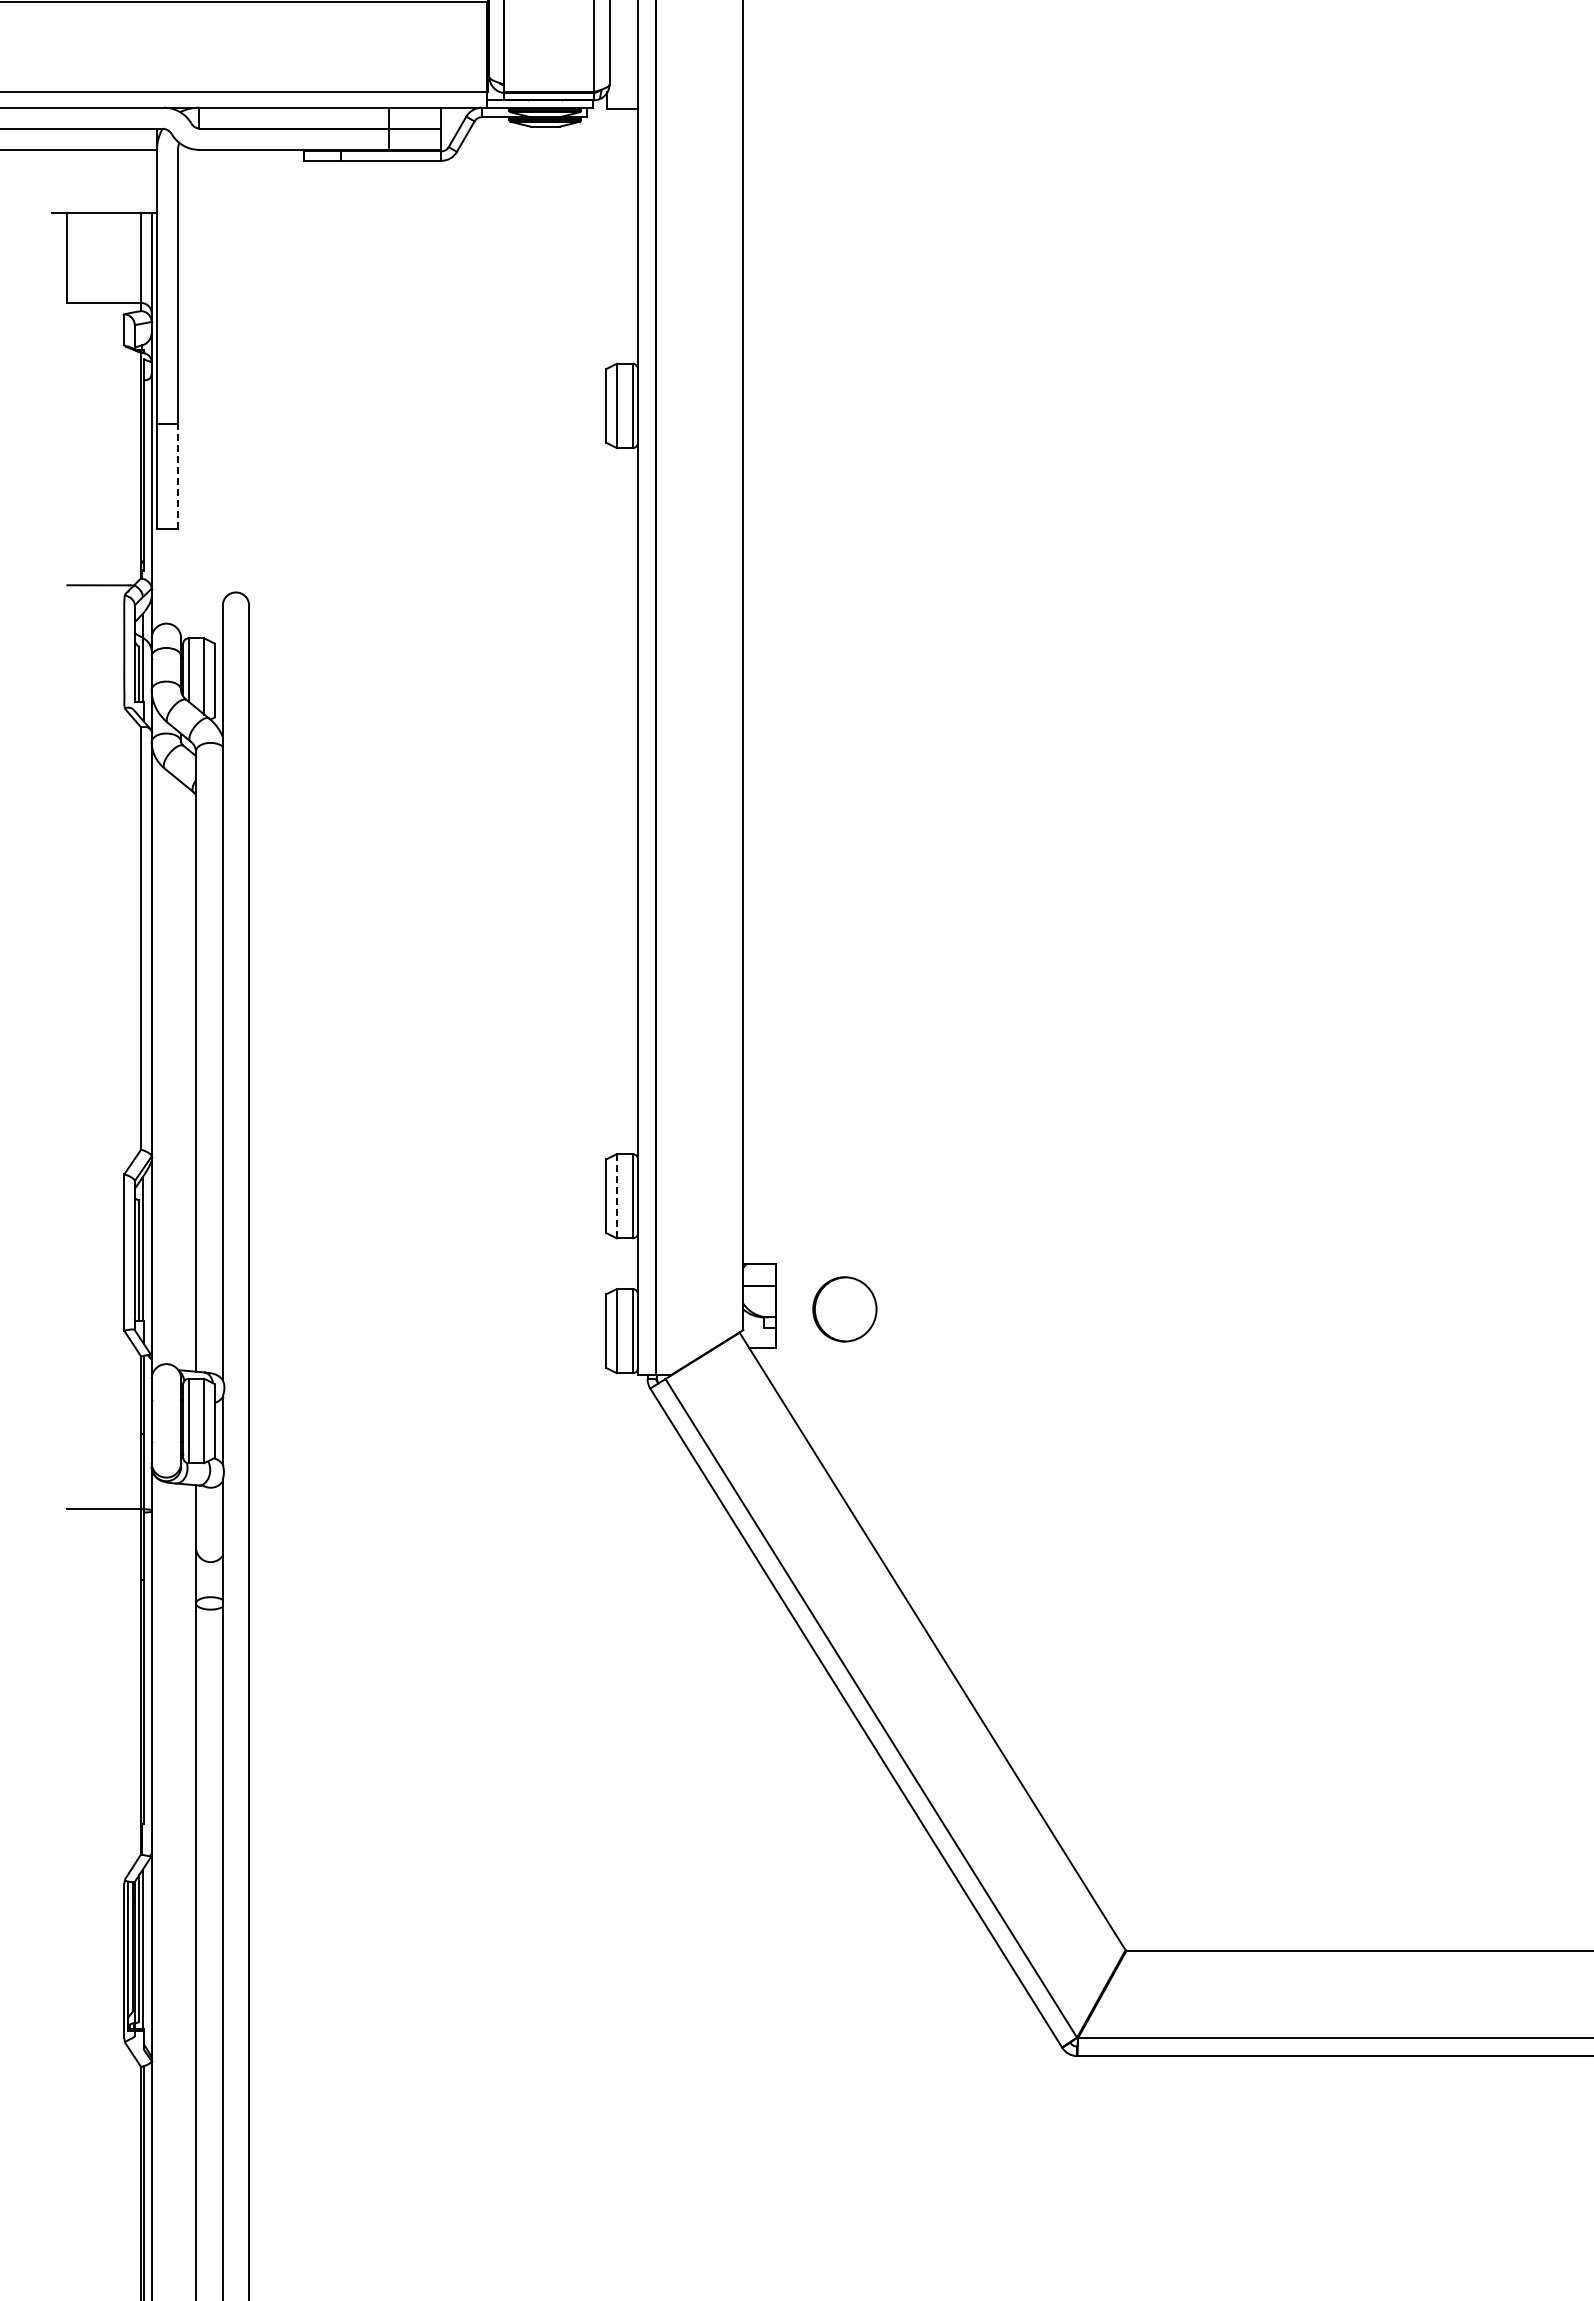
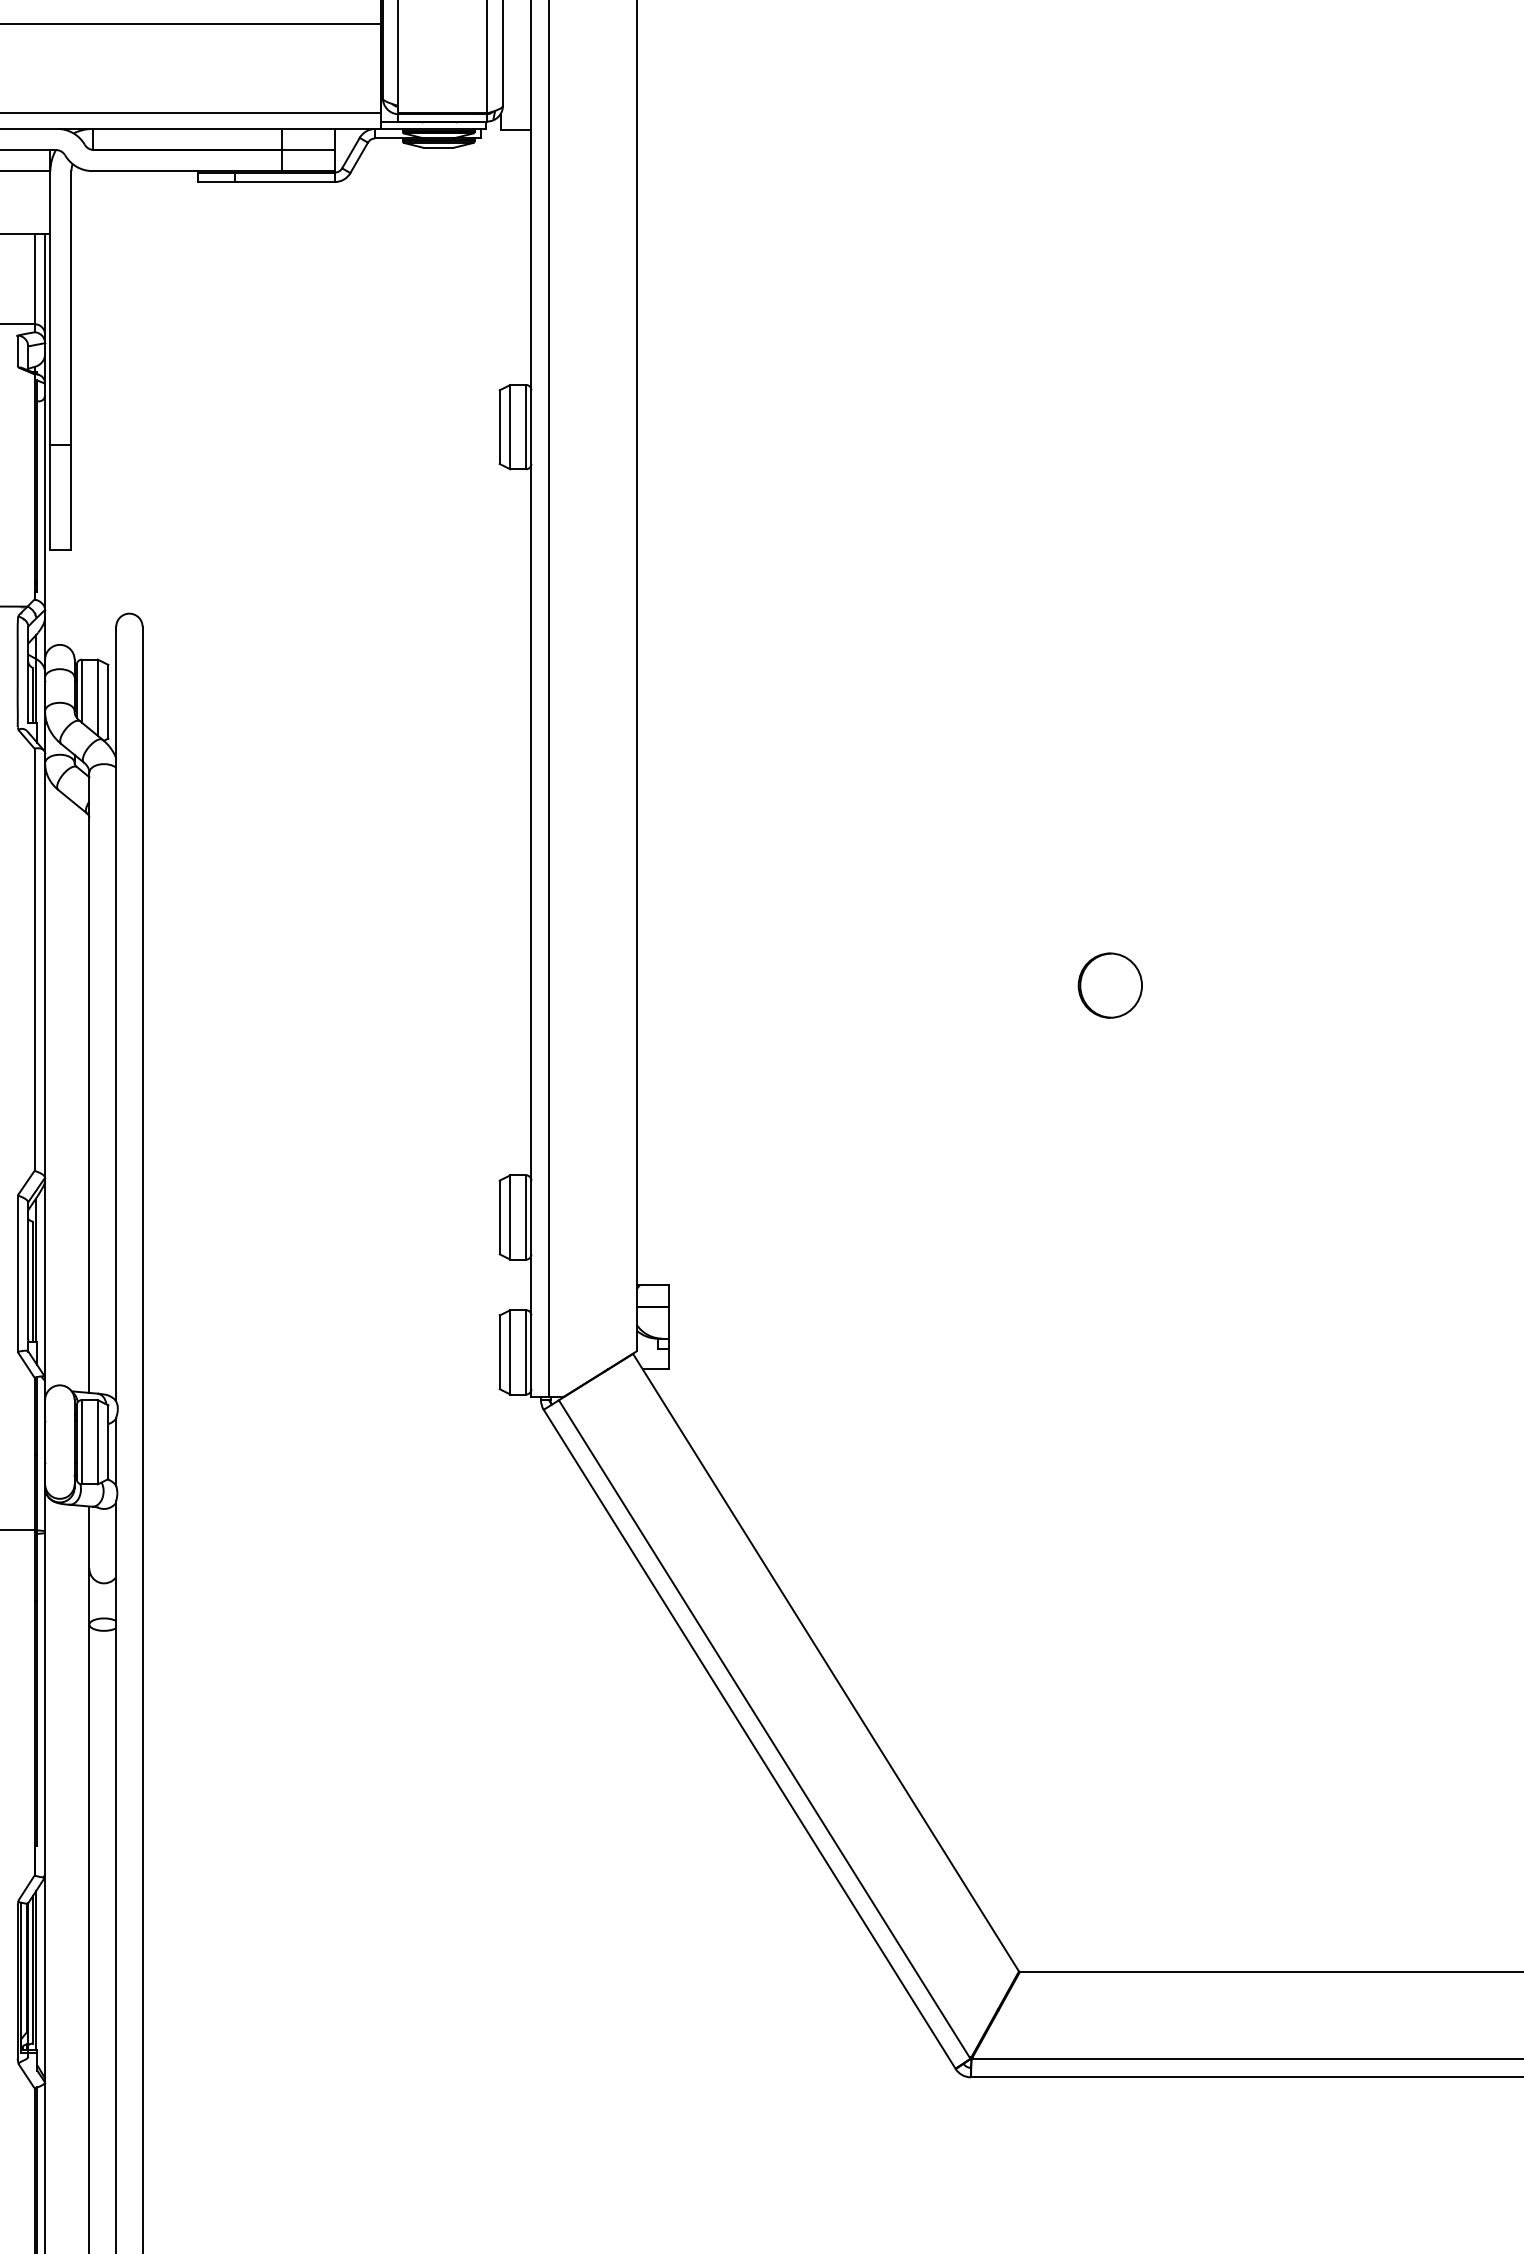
line: (178, 476) -> (71, 497), dashed -> solid
line: (616, 1195) -> (509, 1216), dashed -> solid
part: (844, 1309) -> (1109, 985), moved

